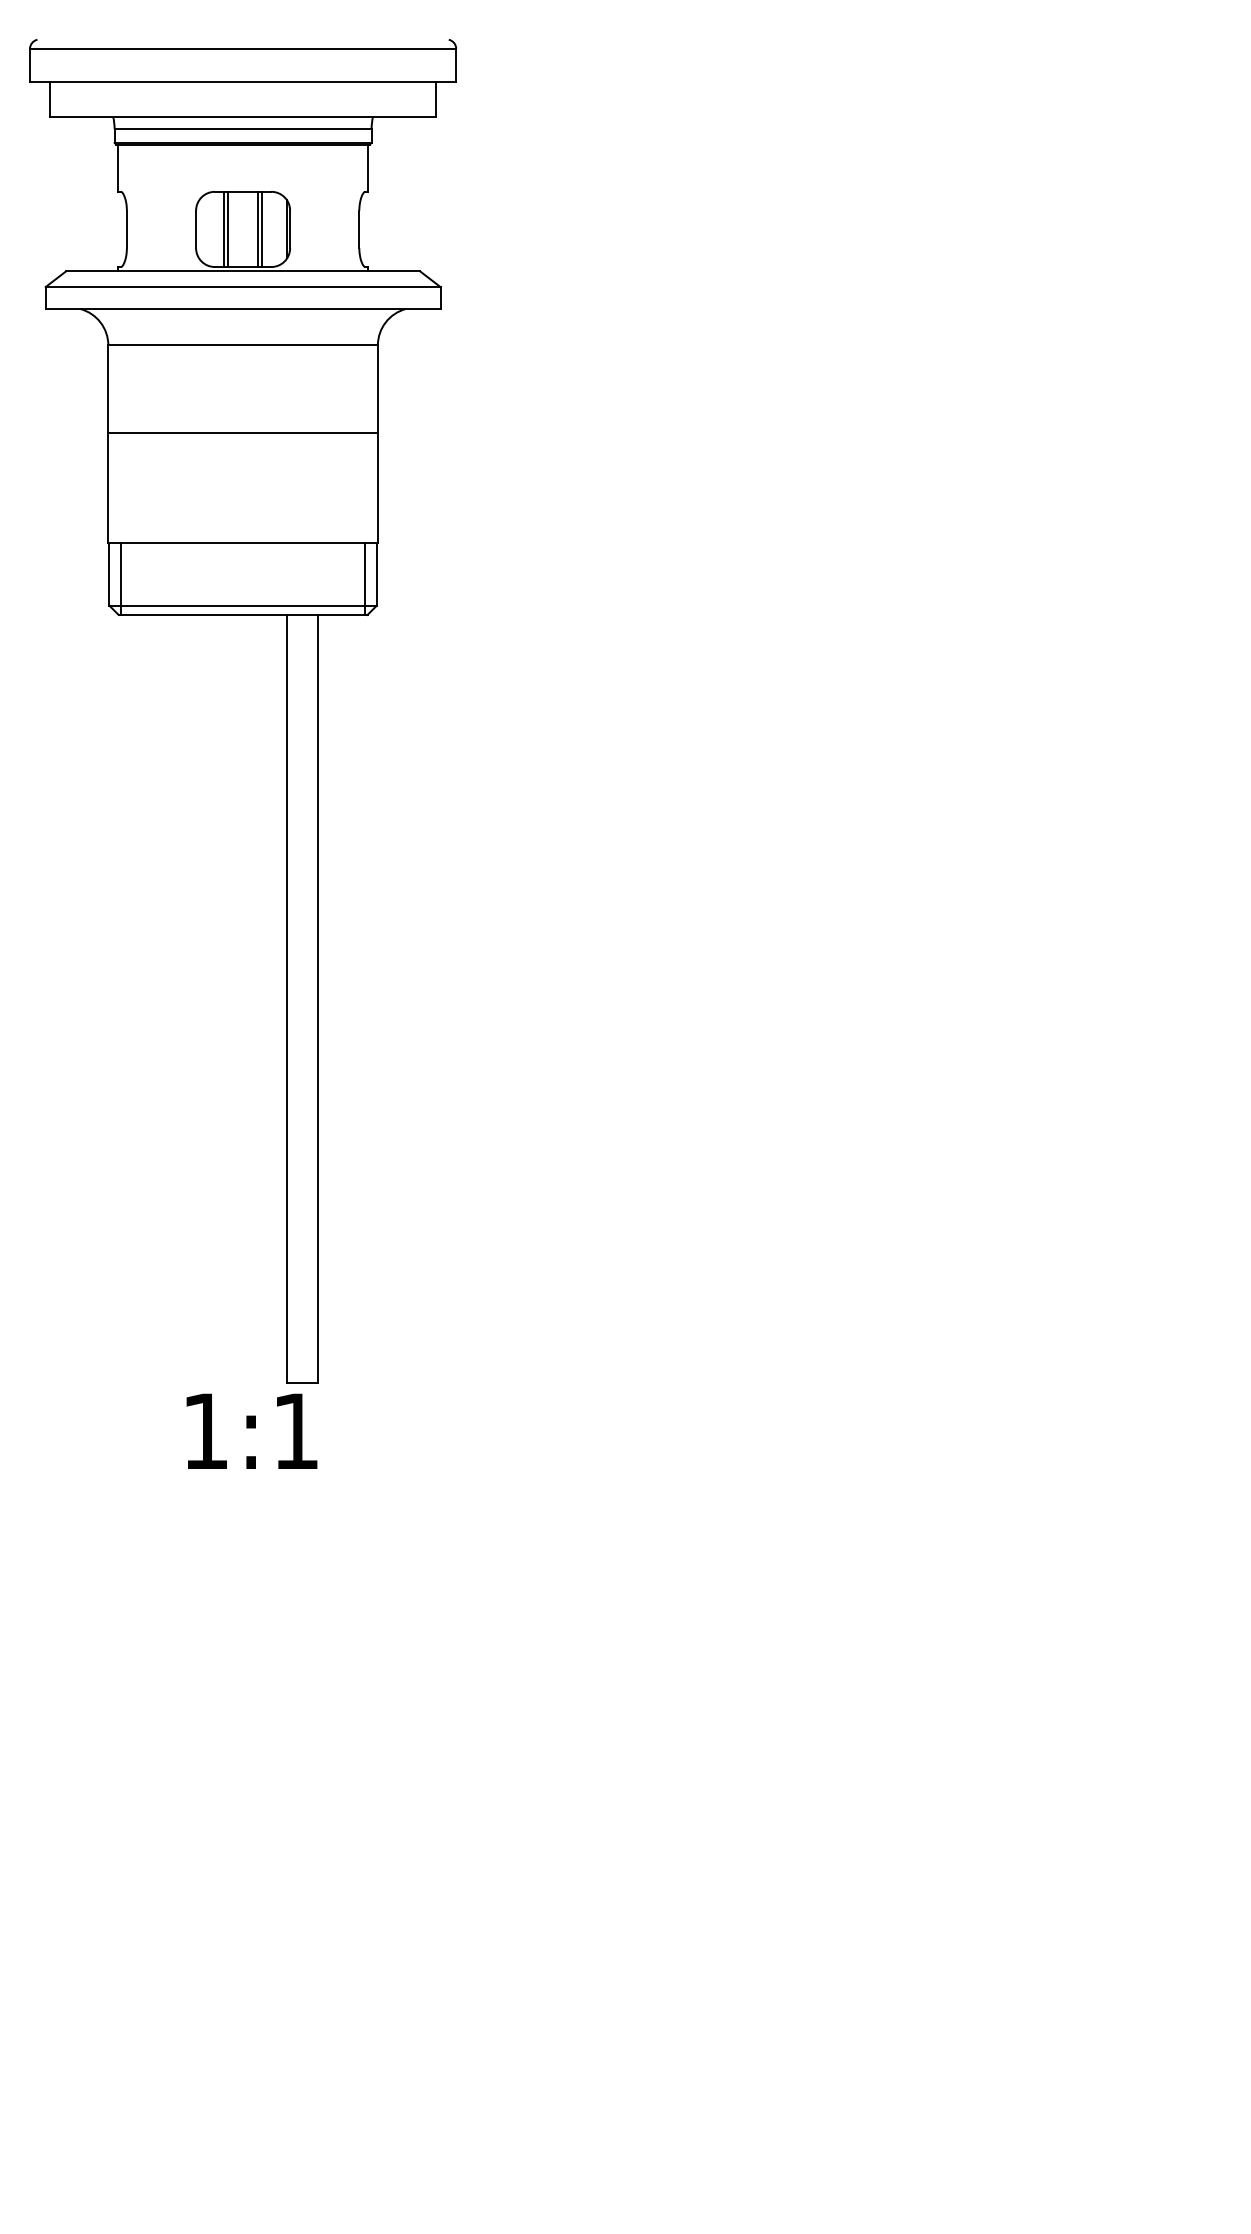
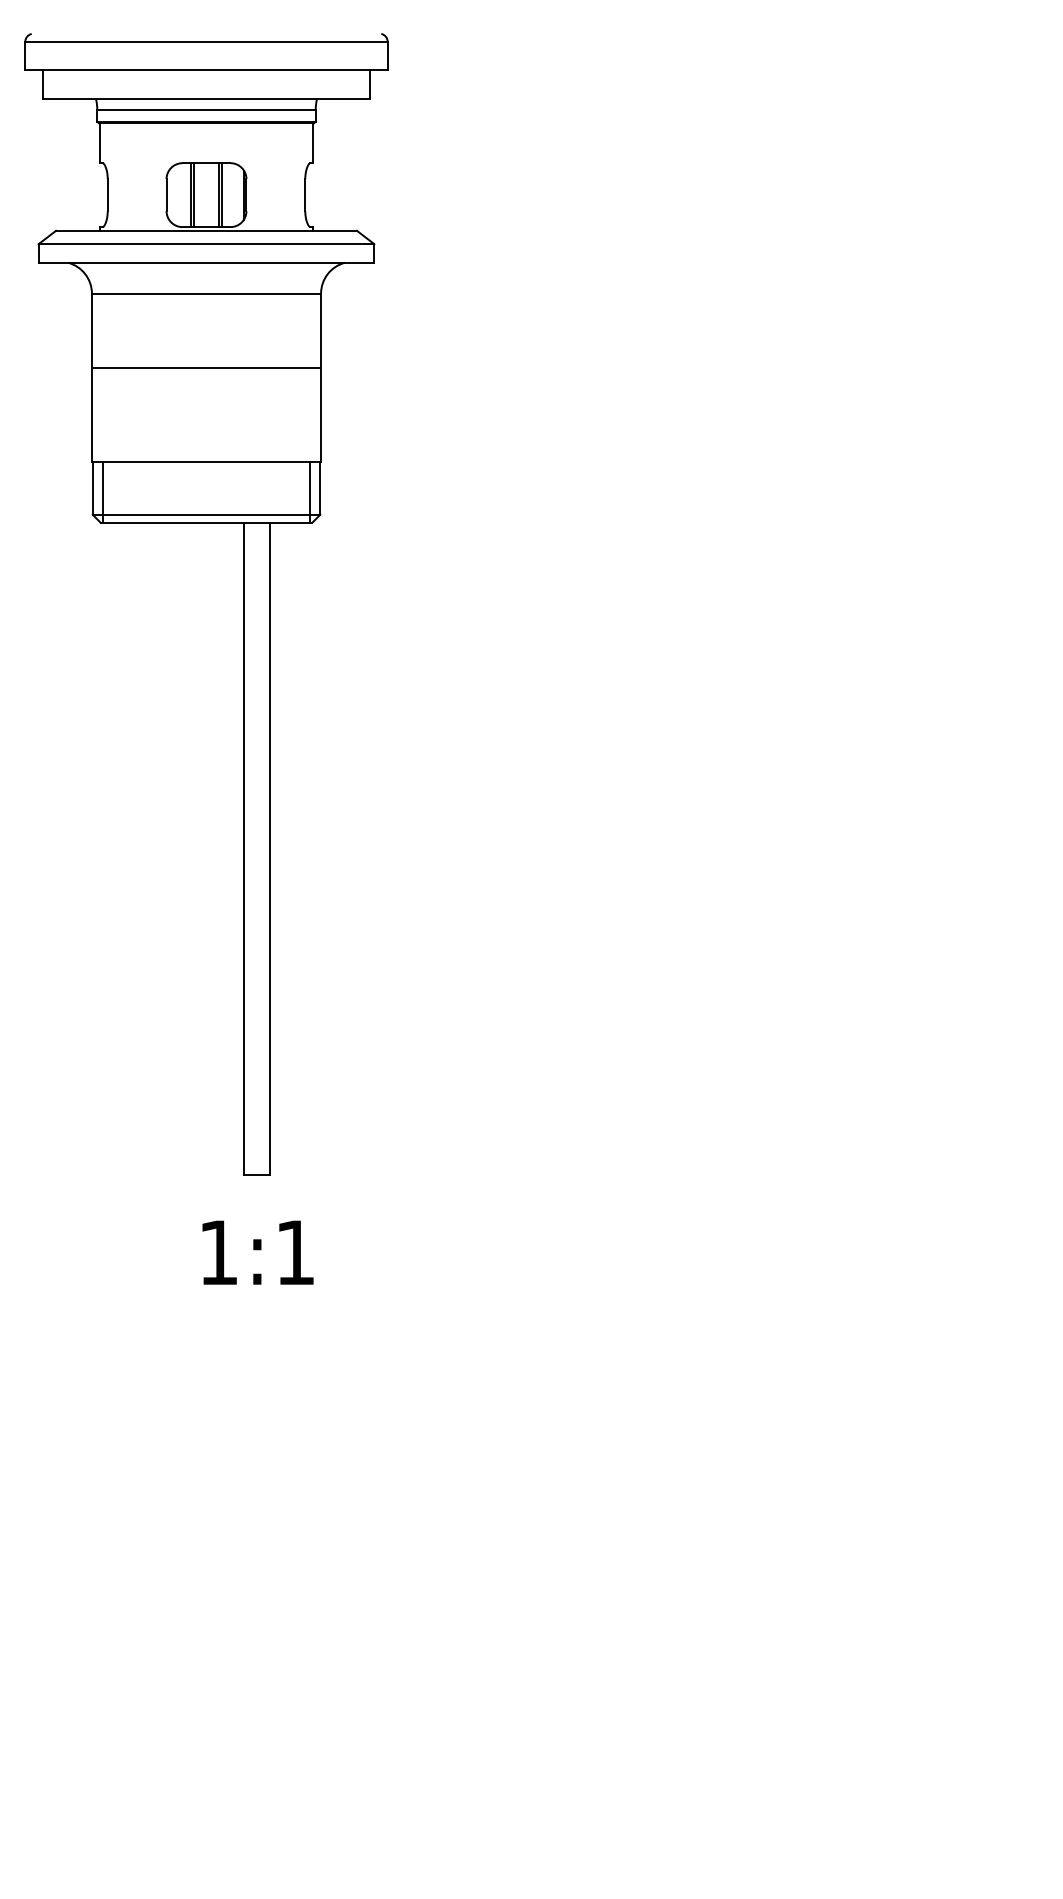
text: (251, 1431) -> (257, 1252), moved

